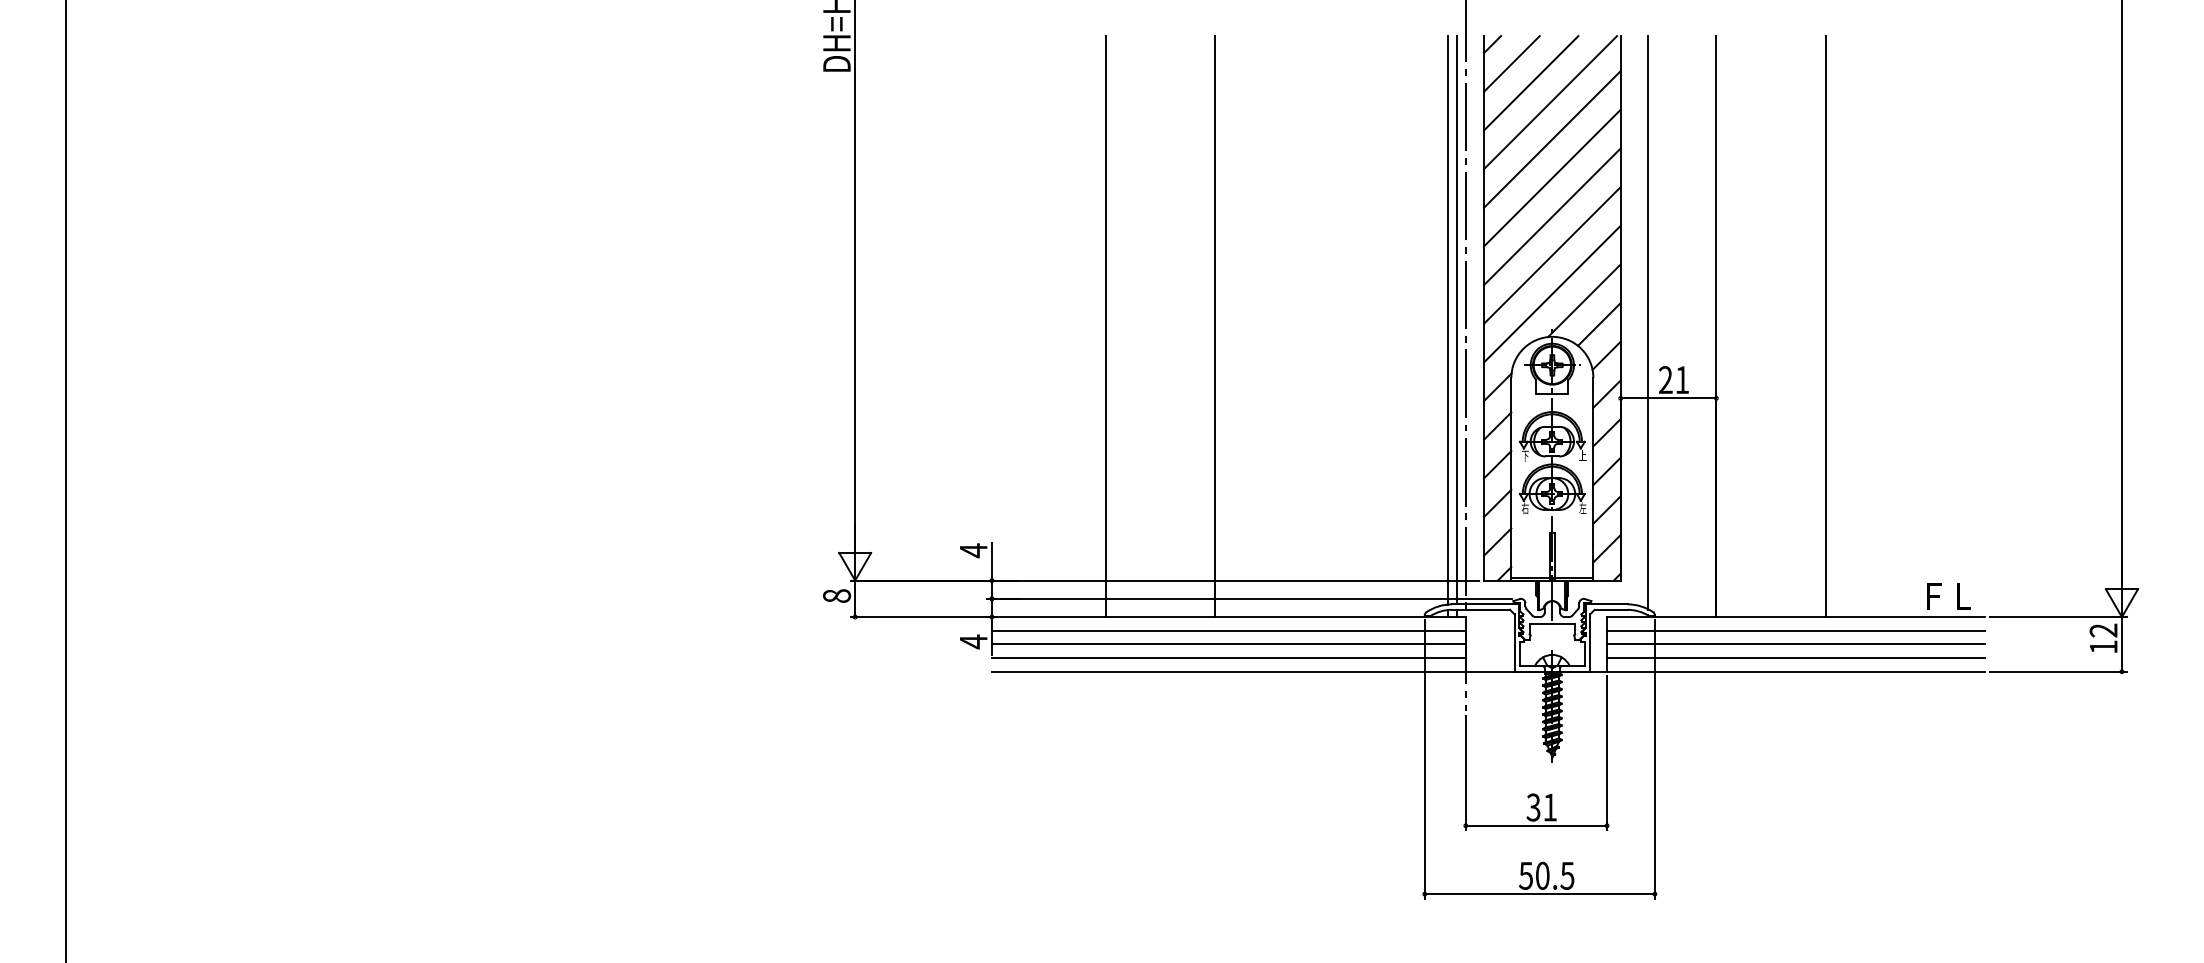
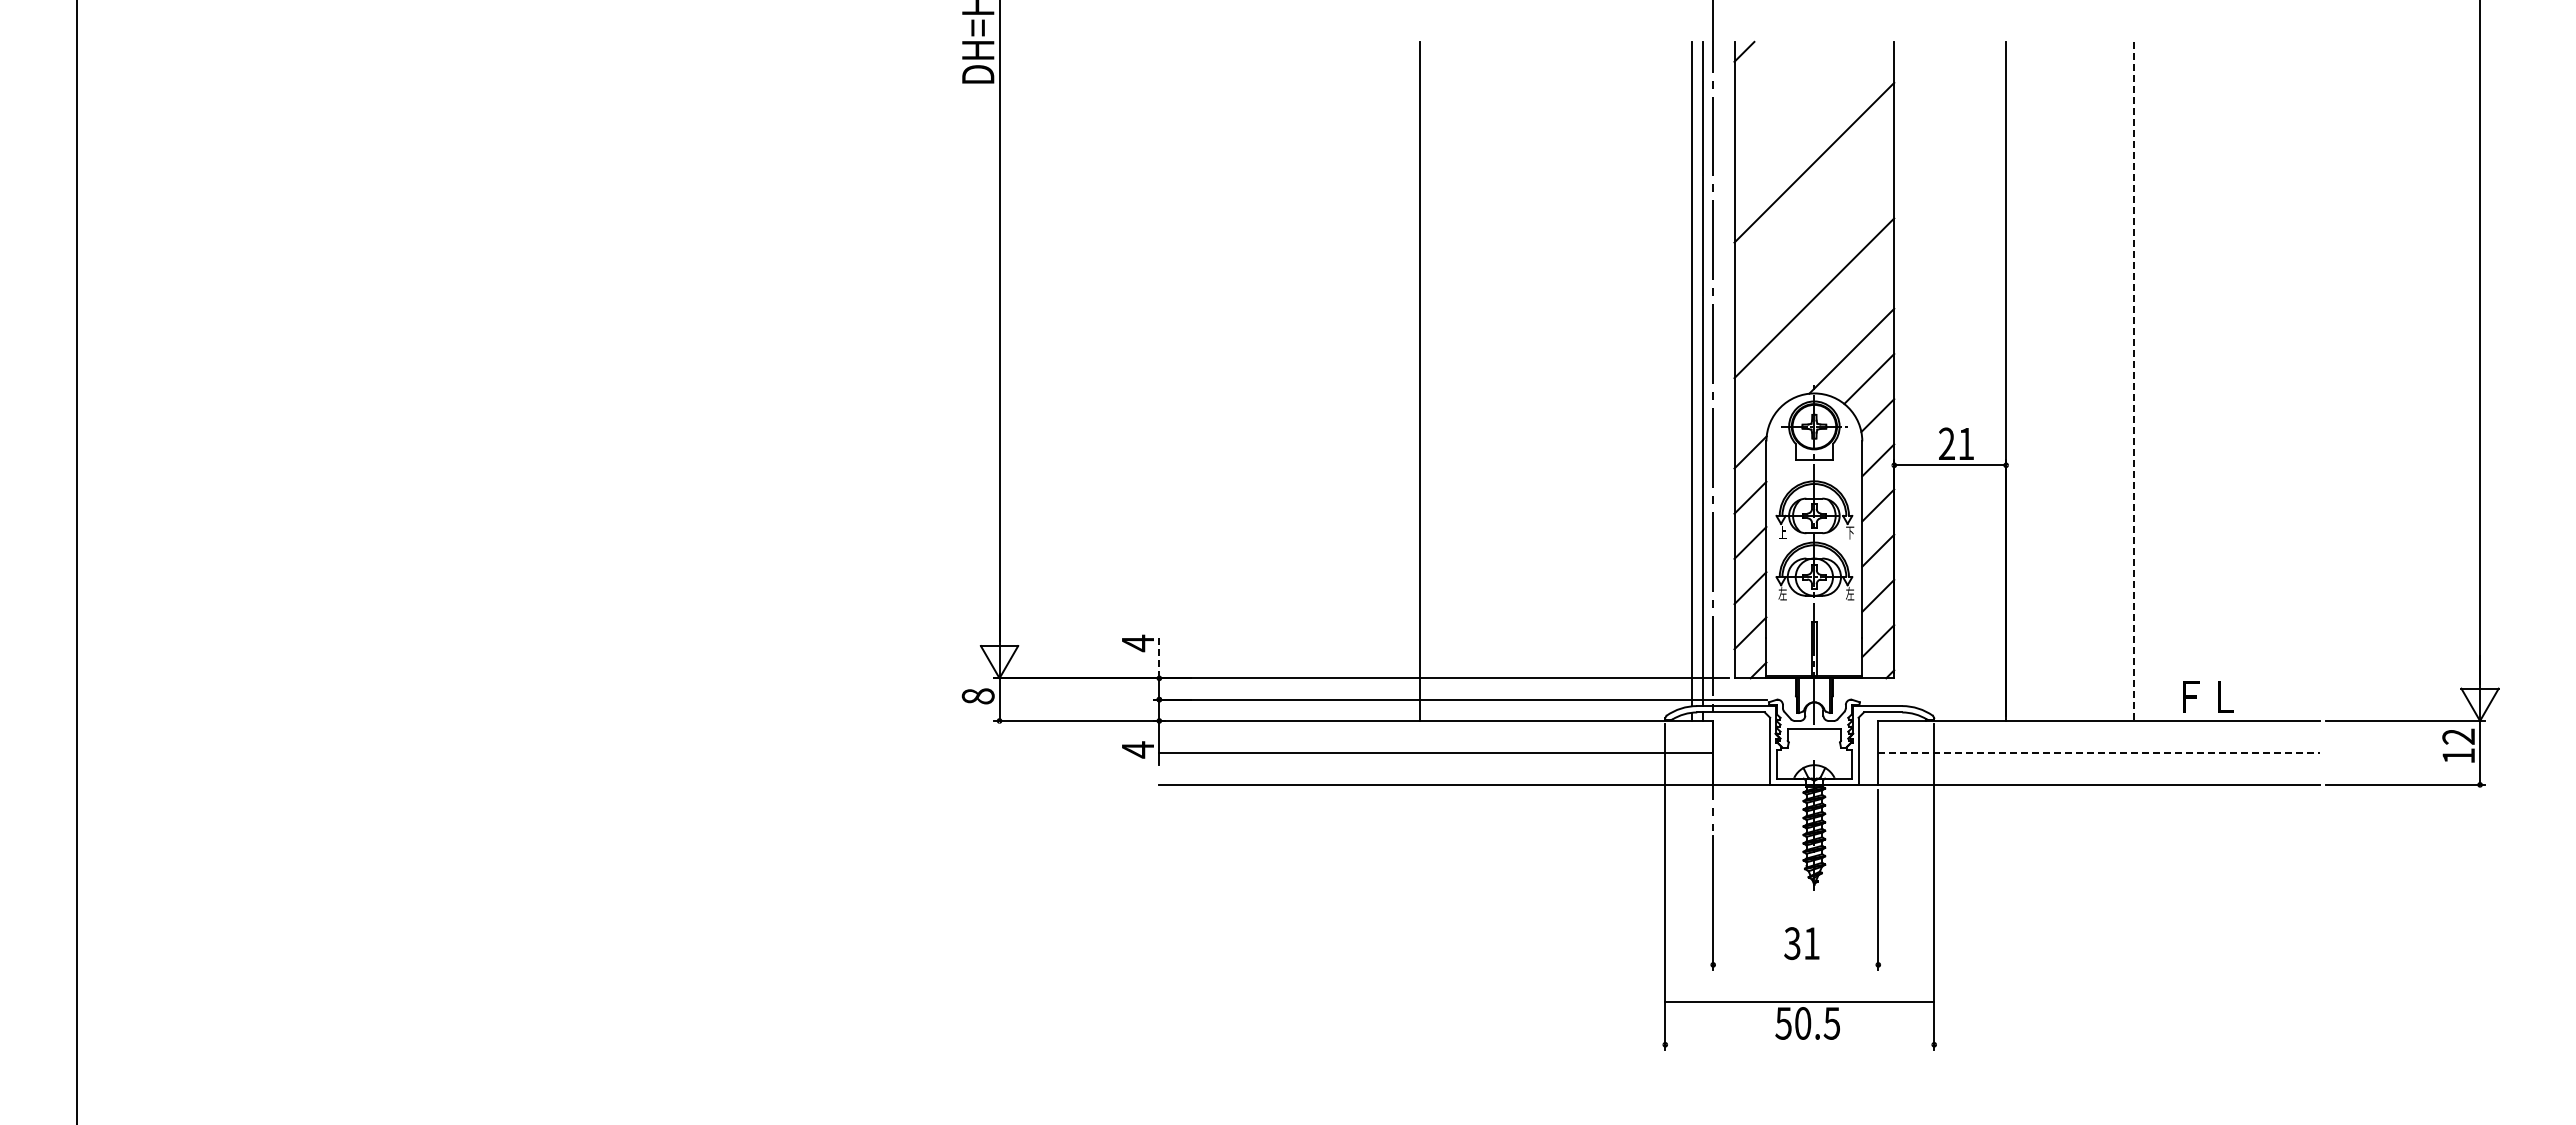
line: (1511, 63) -> (1766, 74), removed
line: (1531, 82) -> (1789, 96), removed
line: (1550, 102) -> (1812, 119), removed
line: (1552, 177) -> (1814, 207), removed
line: (1552, 217) -> (1814, 253), removed
line: (1552, 294) -> (1814, 343), removed
line: (1648, 322) -> (1926, 376), removed
line: (1105, 325) -> (1292, 380), removed
line: (1825, 326) -> (2133, 381), solid -> dashed
text: (1525, 455) -> (1782, 532), 下 -> 上
text: (1583, 455) -> (1850, 532), 上 -> 下
text: (1525, 508) -> (1782, 593), 右 -> 左
line: (992, 561) -> (1159, 655), solid -> dashed
text: (1949, 596) -> (2208, 696), moved
line: (1229, 630) -> (1436, 736), removed
line: (1796, 630) -> (2099, 736), removed
line: (1796, 644) -> (2099, 752), solid -> dashed
line: (1229, 657) -> (1436, 768), removed
line: (1796, 657) -> (2099, 768), removed
line: (1536, 825) -> (1795, 964), removed
line: (1539, 893) -> (1799, 1001), moved

